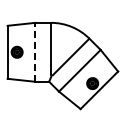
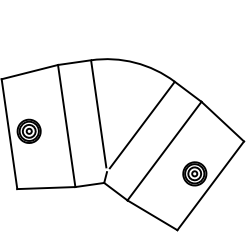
line: (35, 51) -> (66, 124), dashed -> solid

